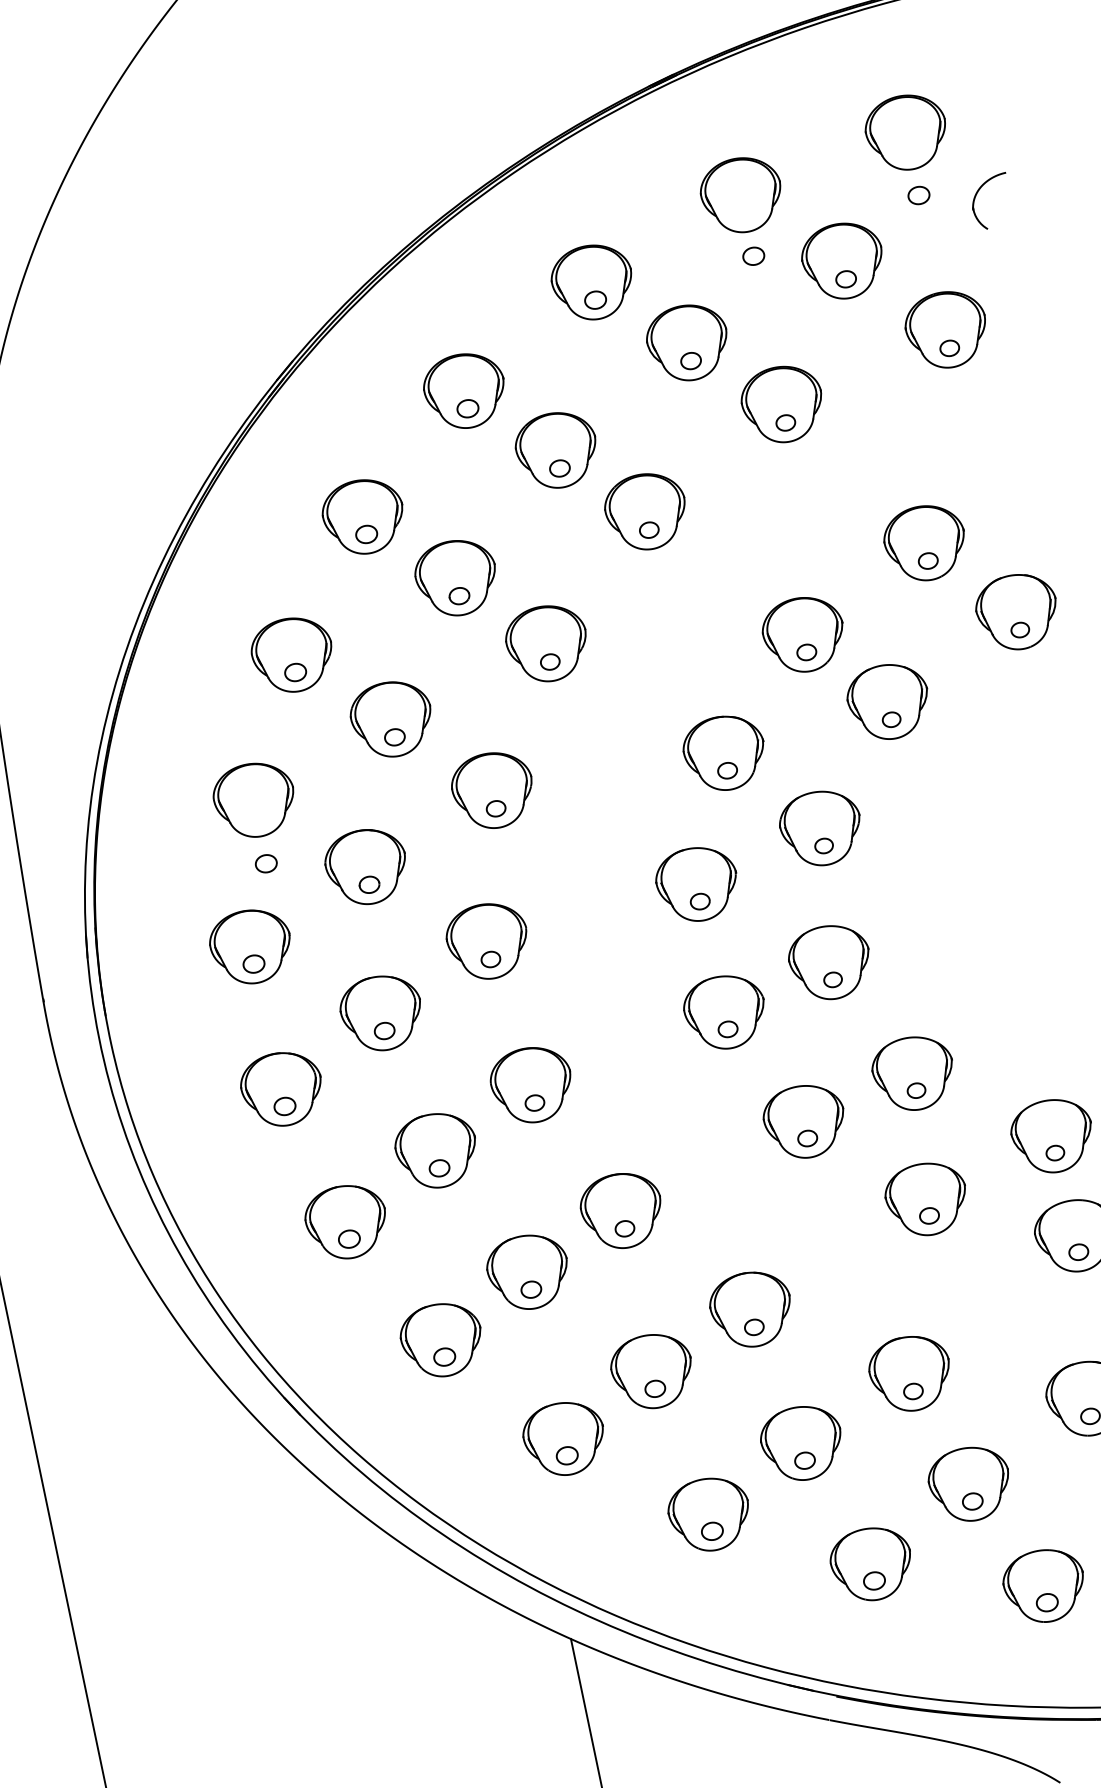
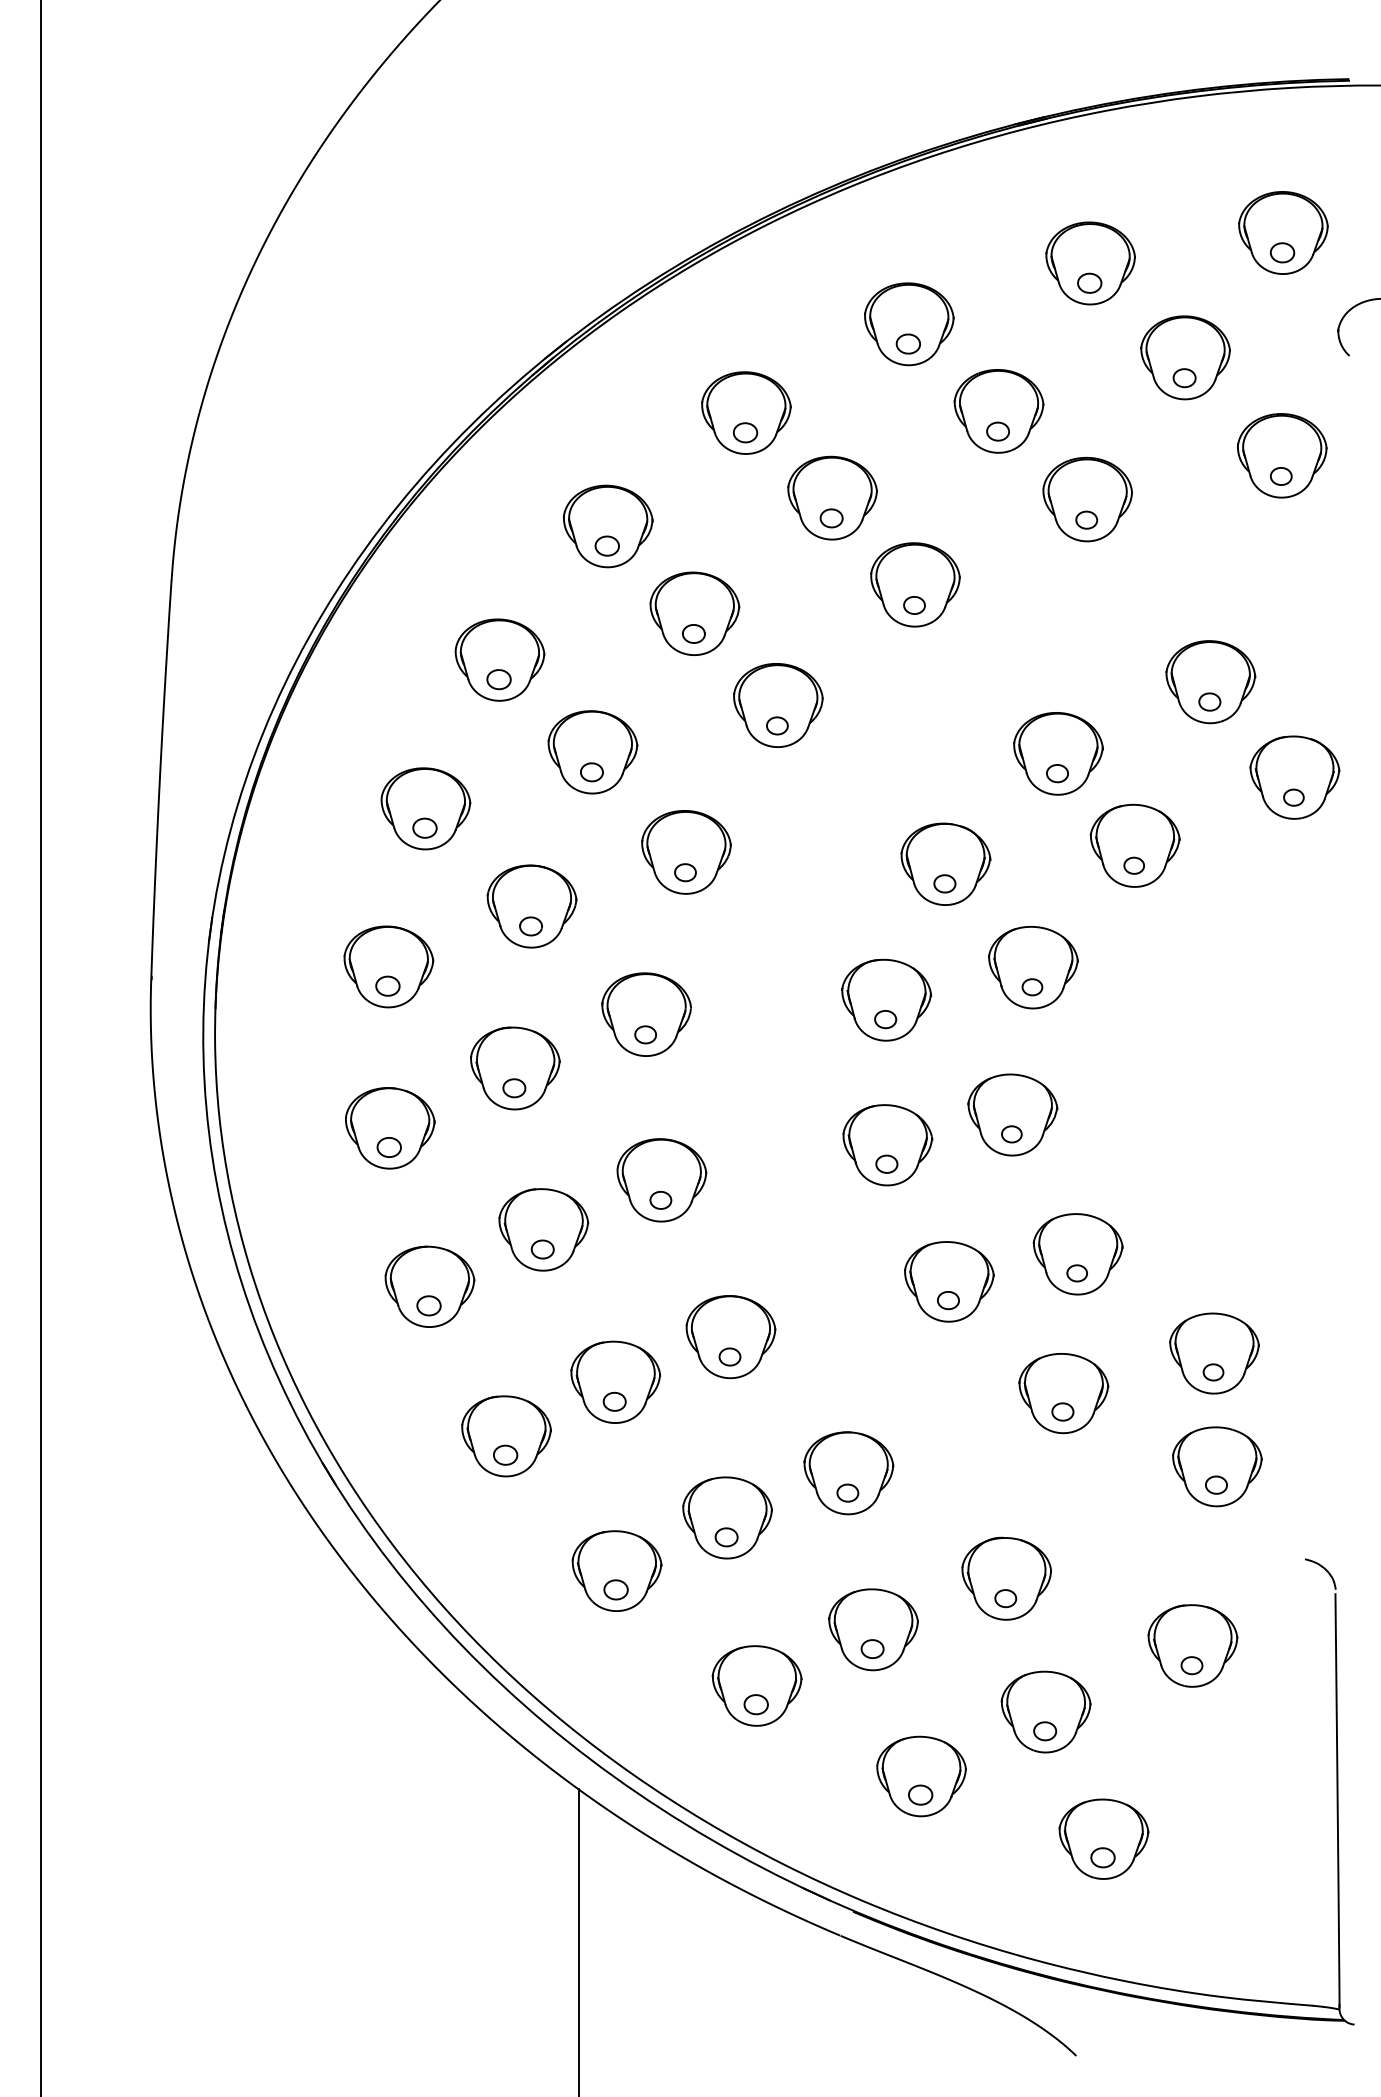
part: (918, 195) -> (1282, 252), moved
part: (753, 255) -> (1089, 282), moved
part: (265, 863) -> (424, 827), moved

